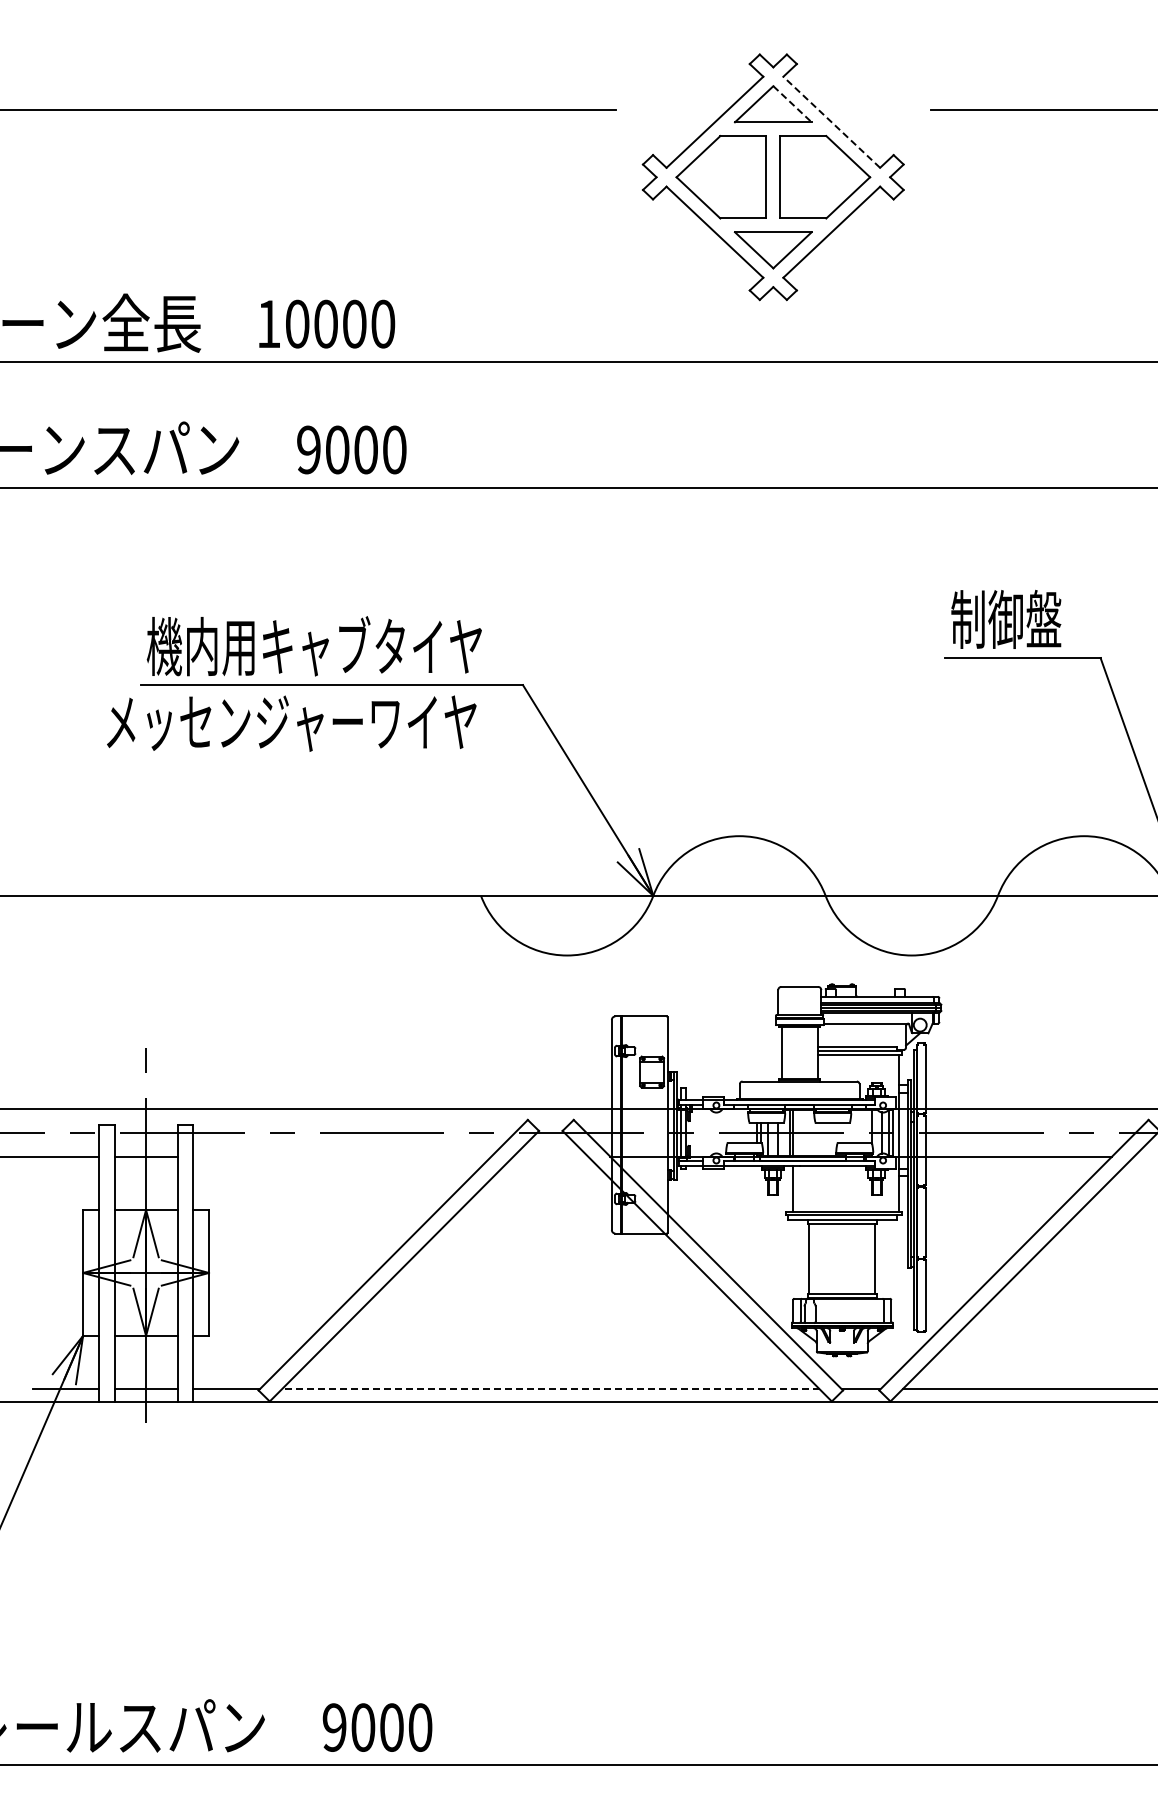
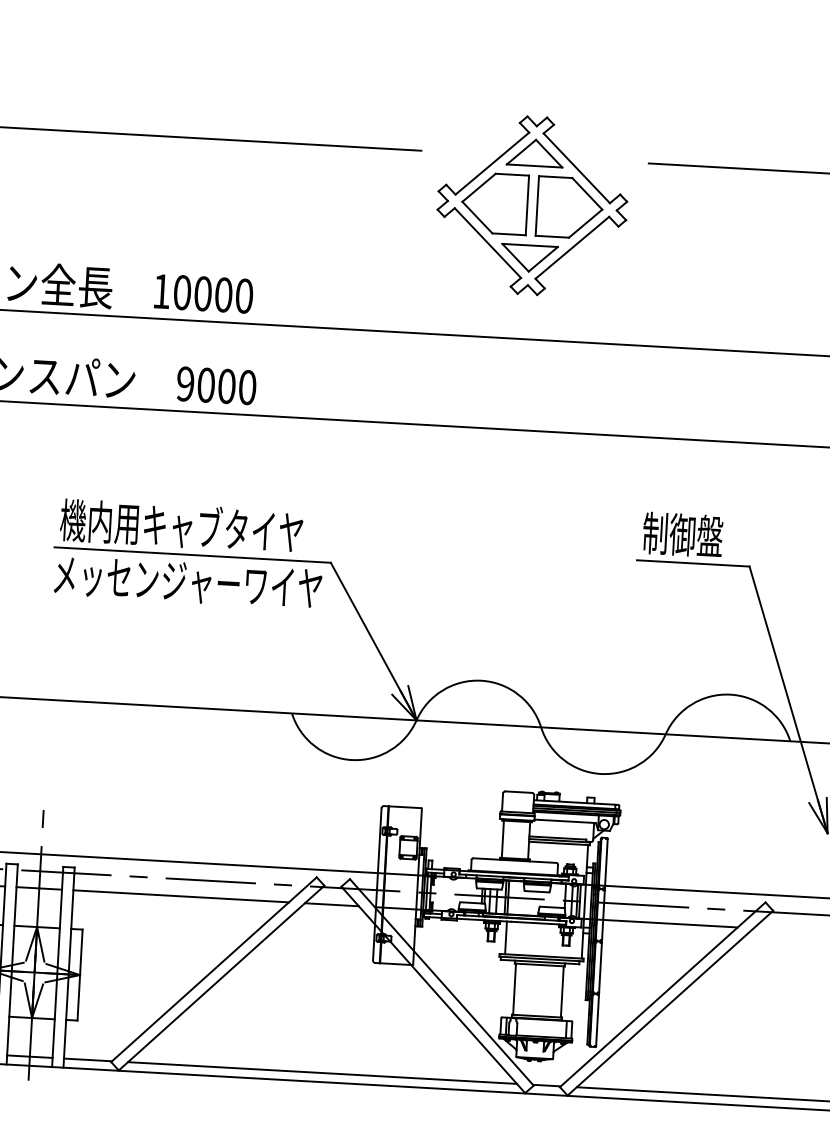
line: (792, 104) -> (549, 153), dashed -> solid
line: (831, 121) -> (576, 167), dashed -> solid
text: (291, 723) -> (187, 582), moved
line: (342, 1156) -> (181, 896), added
line: (550, 1156) -> (331, 904), added
line: (550, 1389) -> (322, 1073), dashed -> solid

